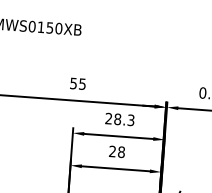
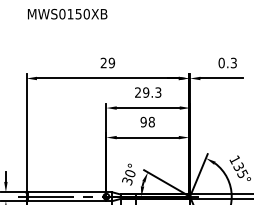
text: (77, 83) -> (107, 62), 55 -> 29
text: (118, 119) -> (146, 92), 28.3 -> 29.3
text: (112, 151) -> (143, 122), 28 -> 98

